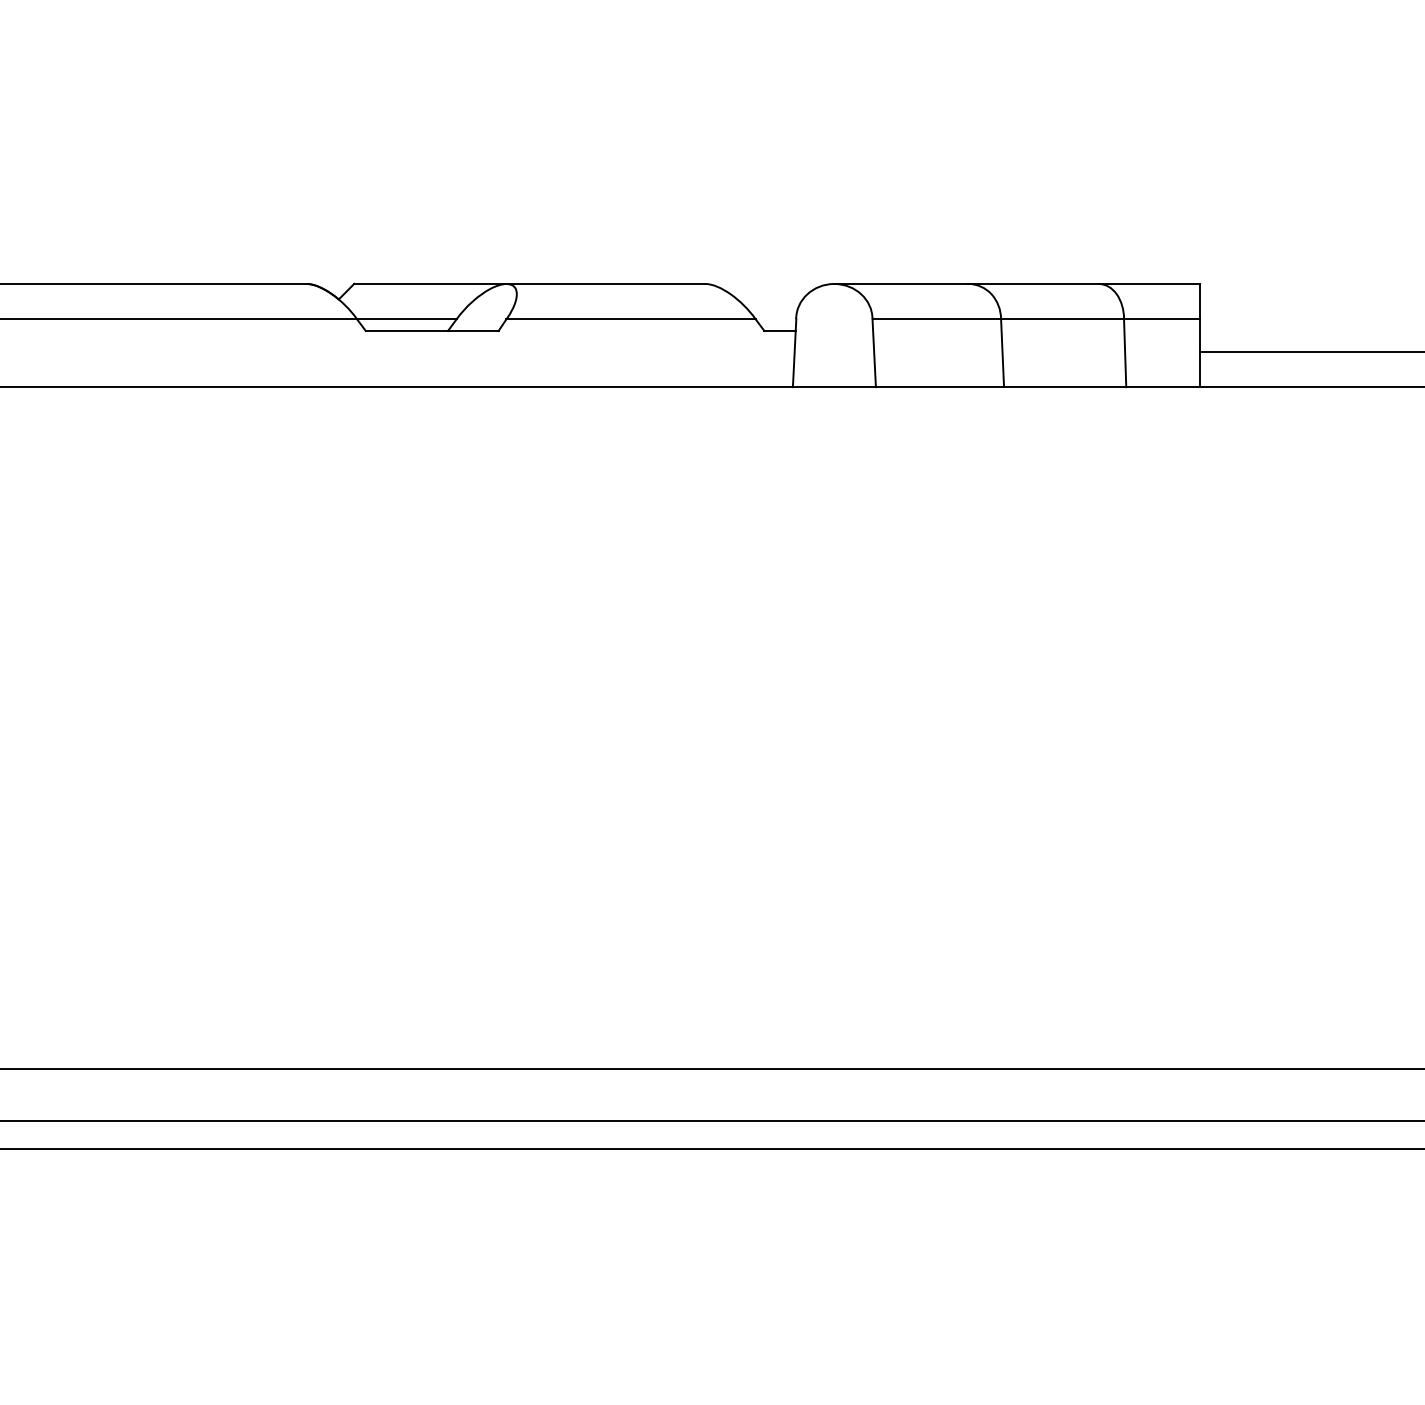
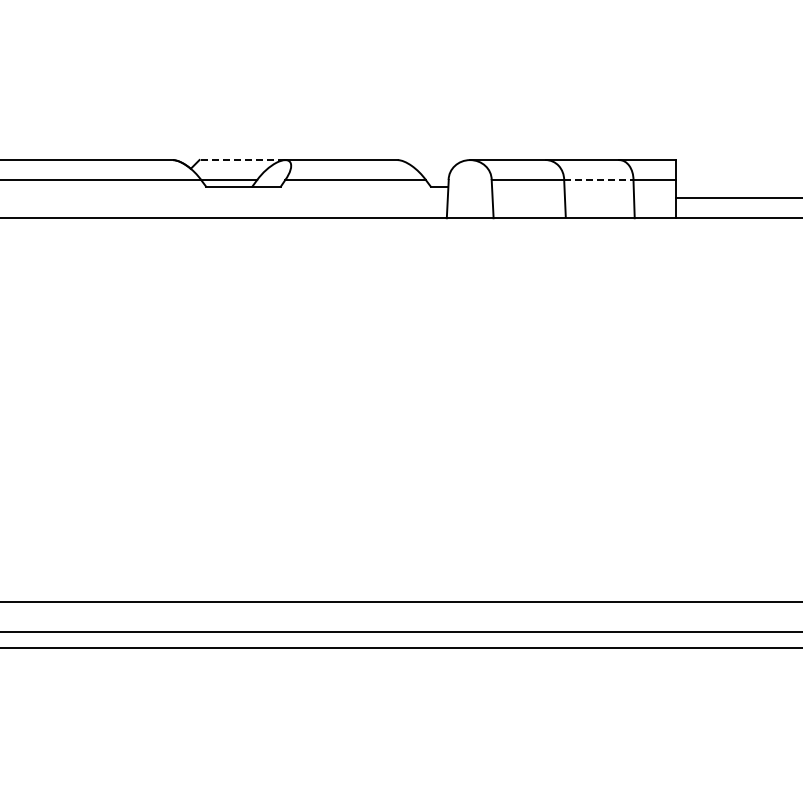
line: (430, 284) -> (242, 160), solid -> dashed
line: (1061, 318) -> (598, 179), solid -> dashed

